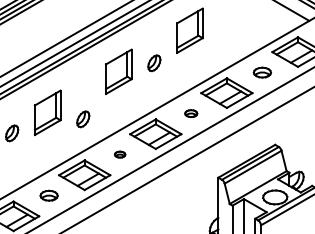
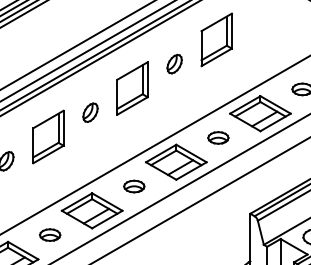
part: (154, 63) -> (174, 64), moved
part: (190, 113) -> (217, 137), size x1.43
part: (83, 119) -> (90, 112), moved
part: (119, 154) -> (133, 186), size x1.67

